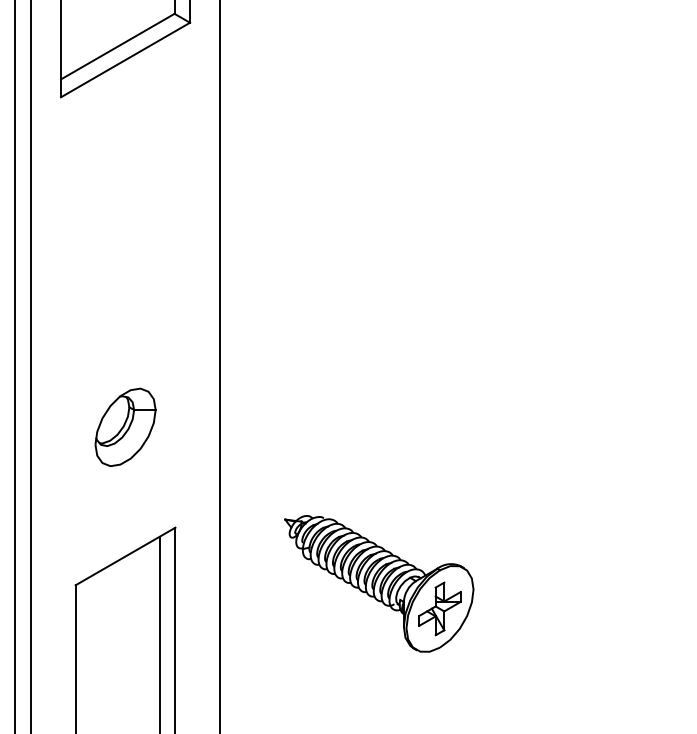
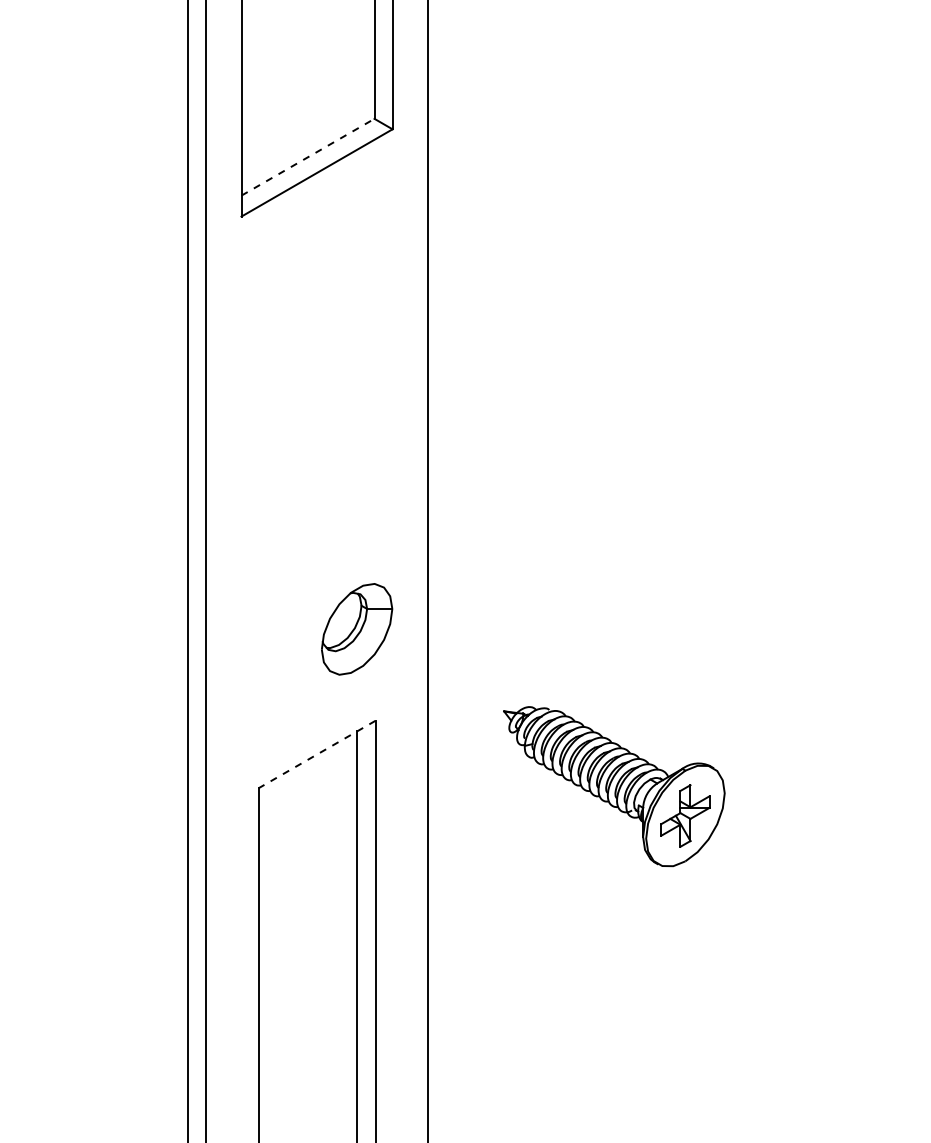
line: (118, 46) -> (308, 157), solid -> dashed
part: (125, 427) -> (357, 629), moved
line: (125, 556) -> (316, 754), solid -> dashed

